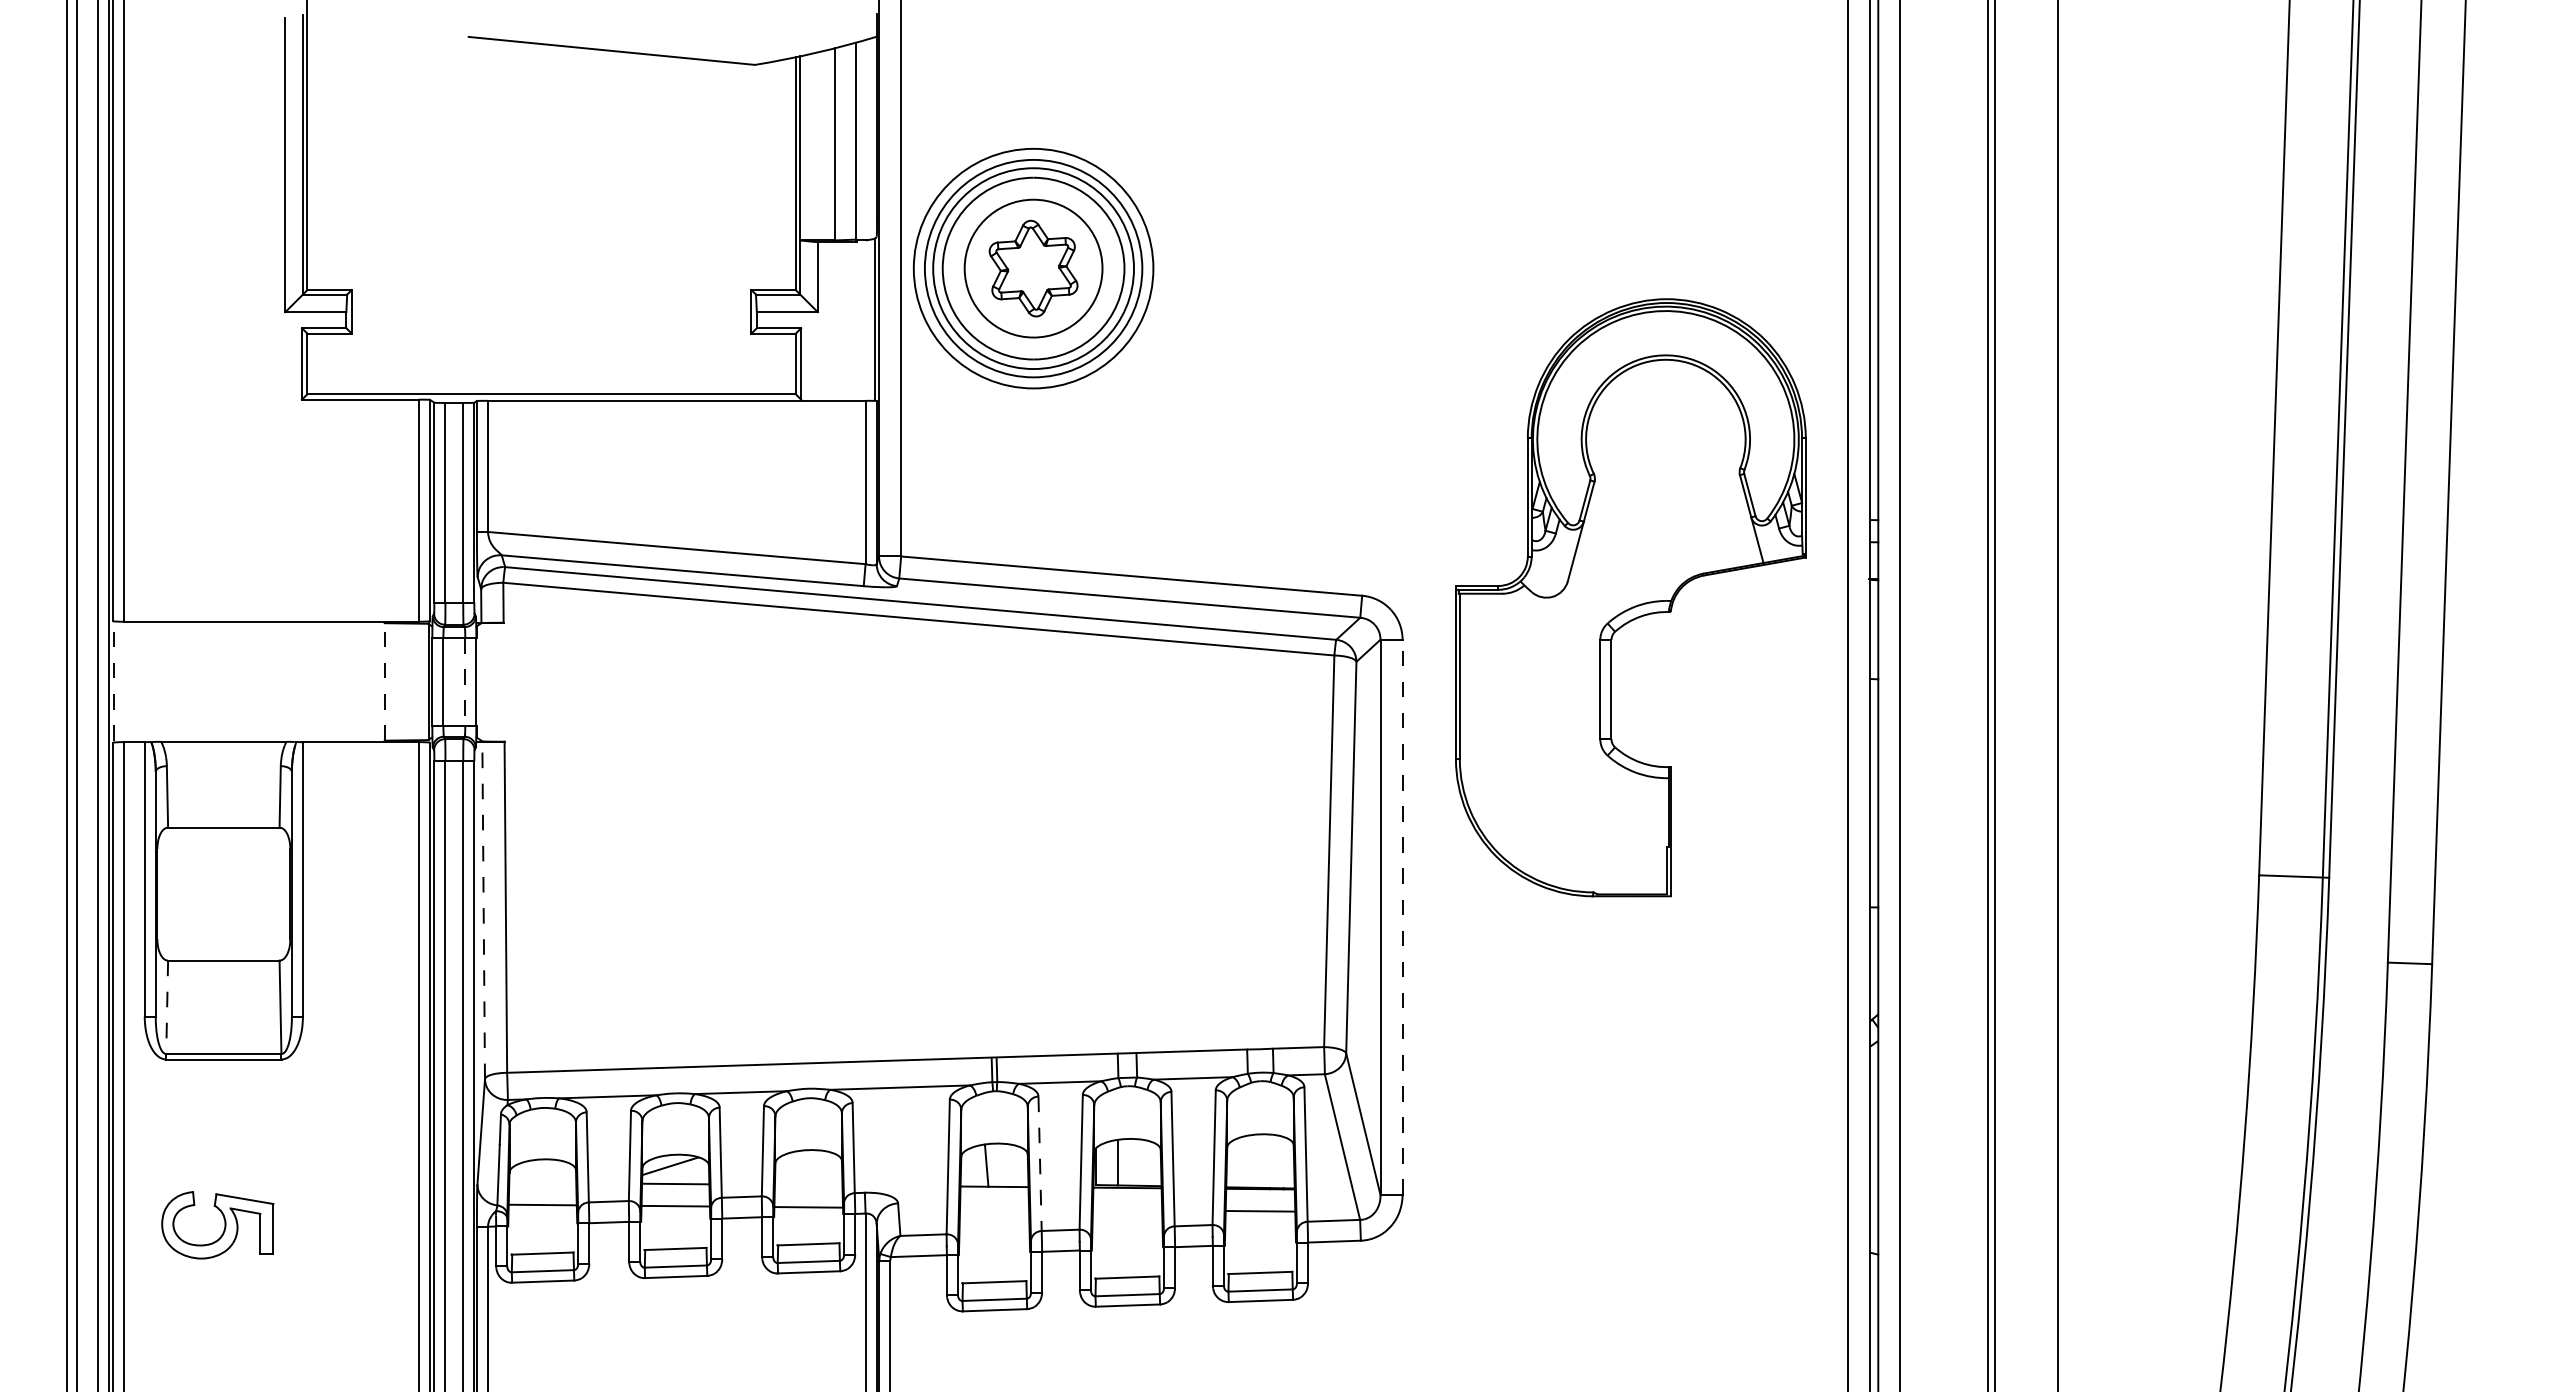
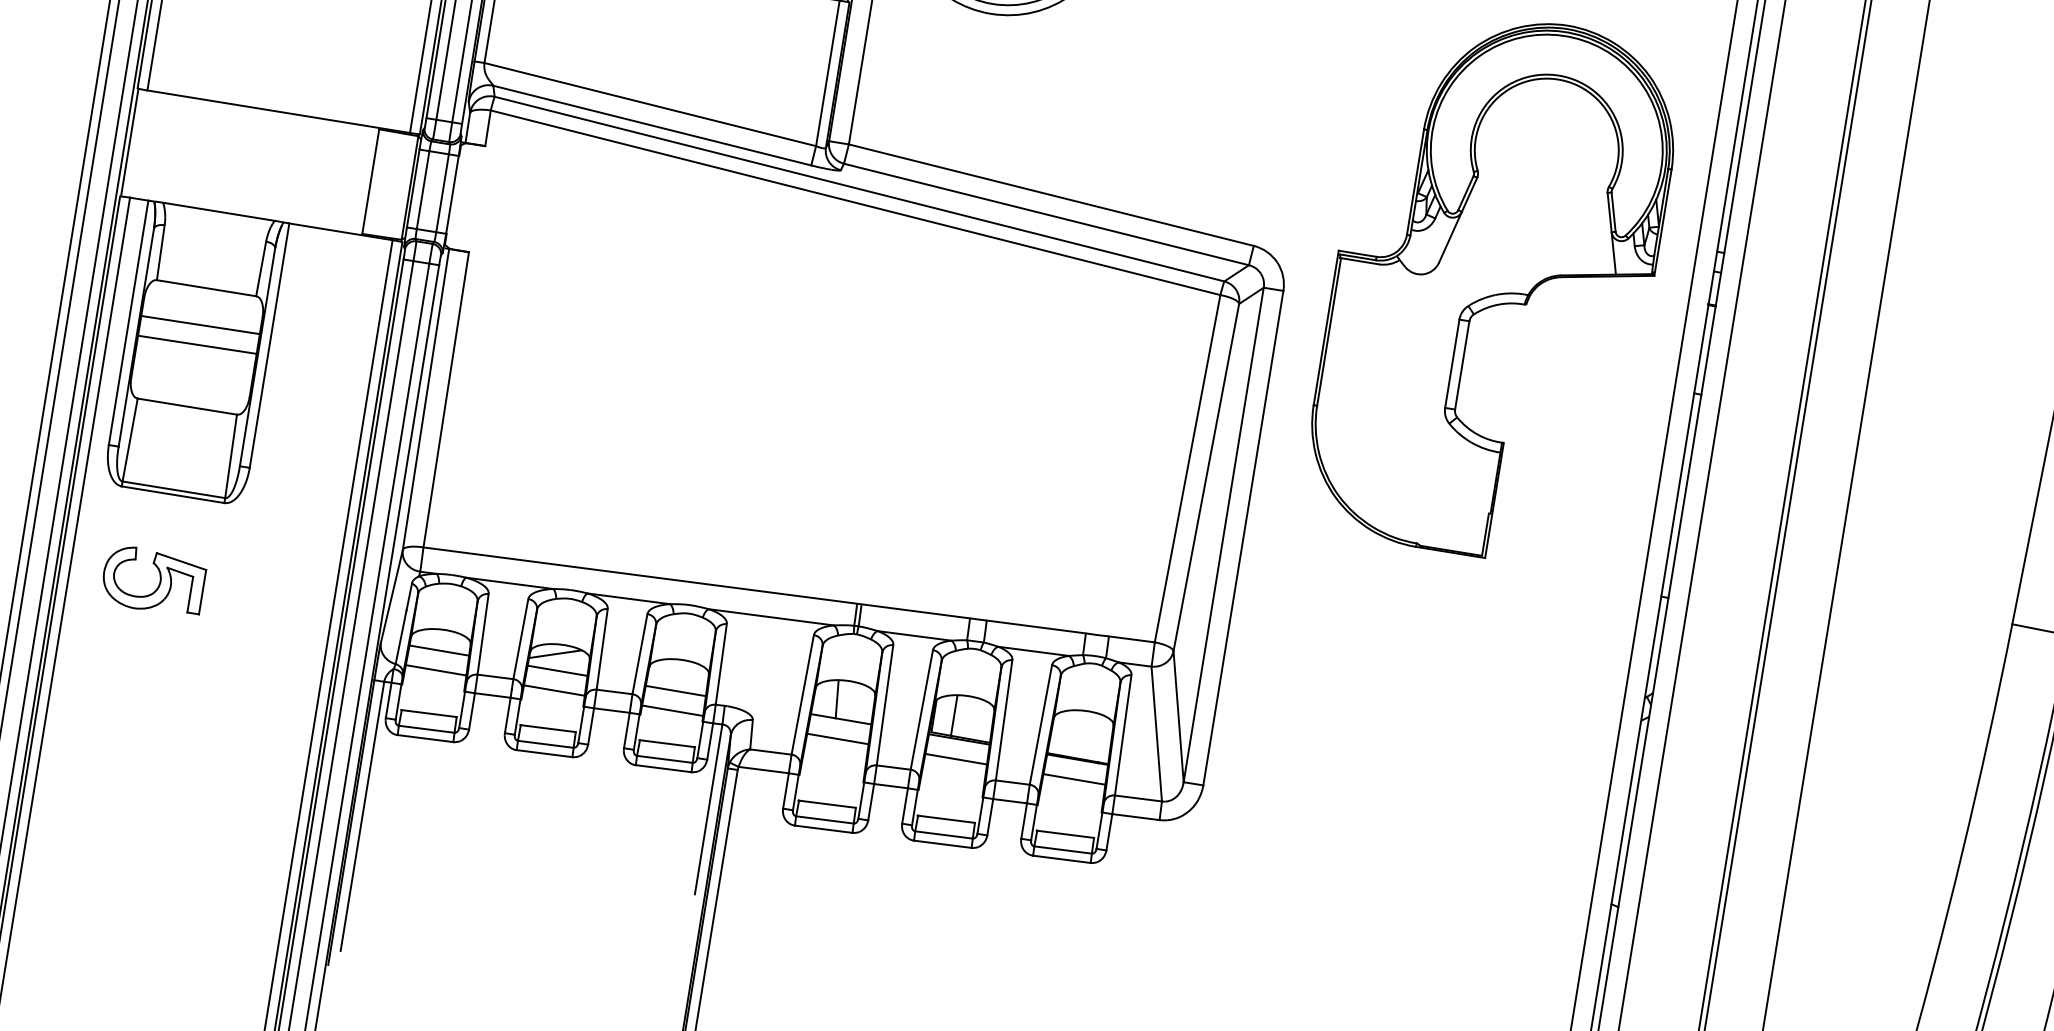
line: (114, 681) -> (130, 142), dashed -> solid
line: (384, 681) -> (370, 181), dashed -> solid
line: (465, 681) -> (442, 192), dashed -> solid
line: (223, 868) -> (200, 324), added
line: (223, 890) -> (197, 344), added
line: (483, 910) -> (425, 399), dashed -> solid
line: (1402, 917) -> (1243, 538), dashed -> solid
line: (167, 1007) -> (130, 440), dashed -> solid
line: (1040, 1164) -> (885, 706), dashed -> solid
line: (542, 1182) -> (439, 650), added
line: (808, 1184) -> (675, 690), added
line: (994, 1208) -> (837, 738), added
line: (1127, 1209) -> (956, 758), added
part: (224, 1225) -> (159, 582), moved

